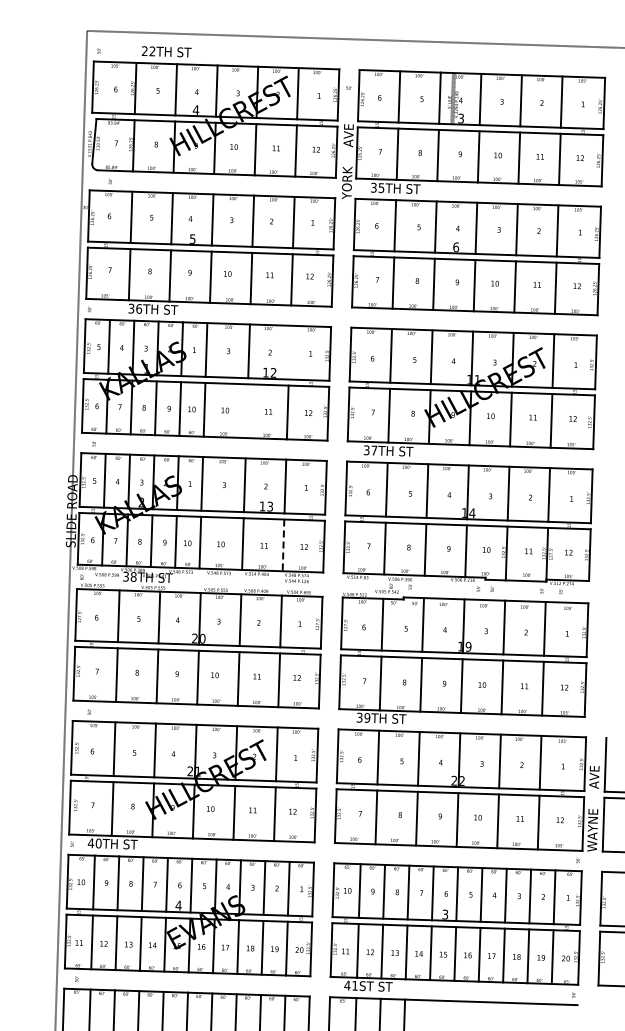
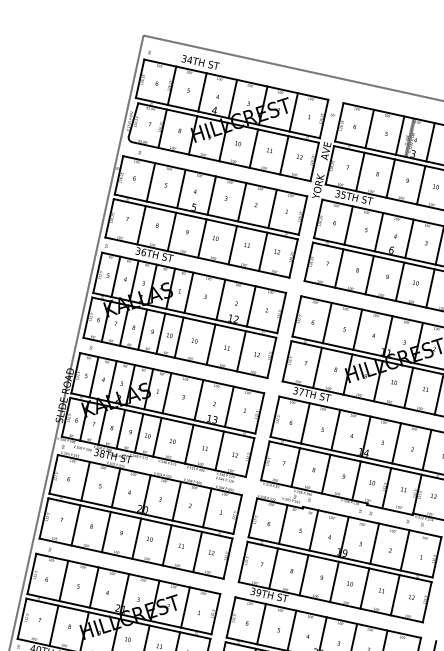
text: (148, 51) -> (186, 59), 22TH -> 34TH
line: (289, 352) -> (251, 306), added
line: (247, 411) -> (211, 344), added
line: (283, 545) -> (219, 450), dashed -> solid

